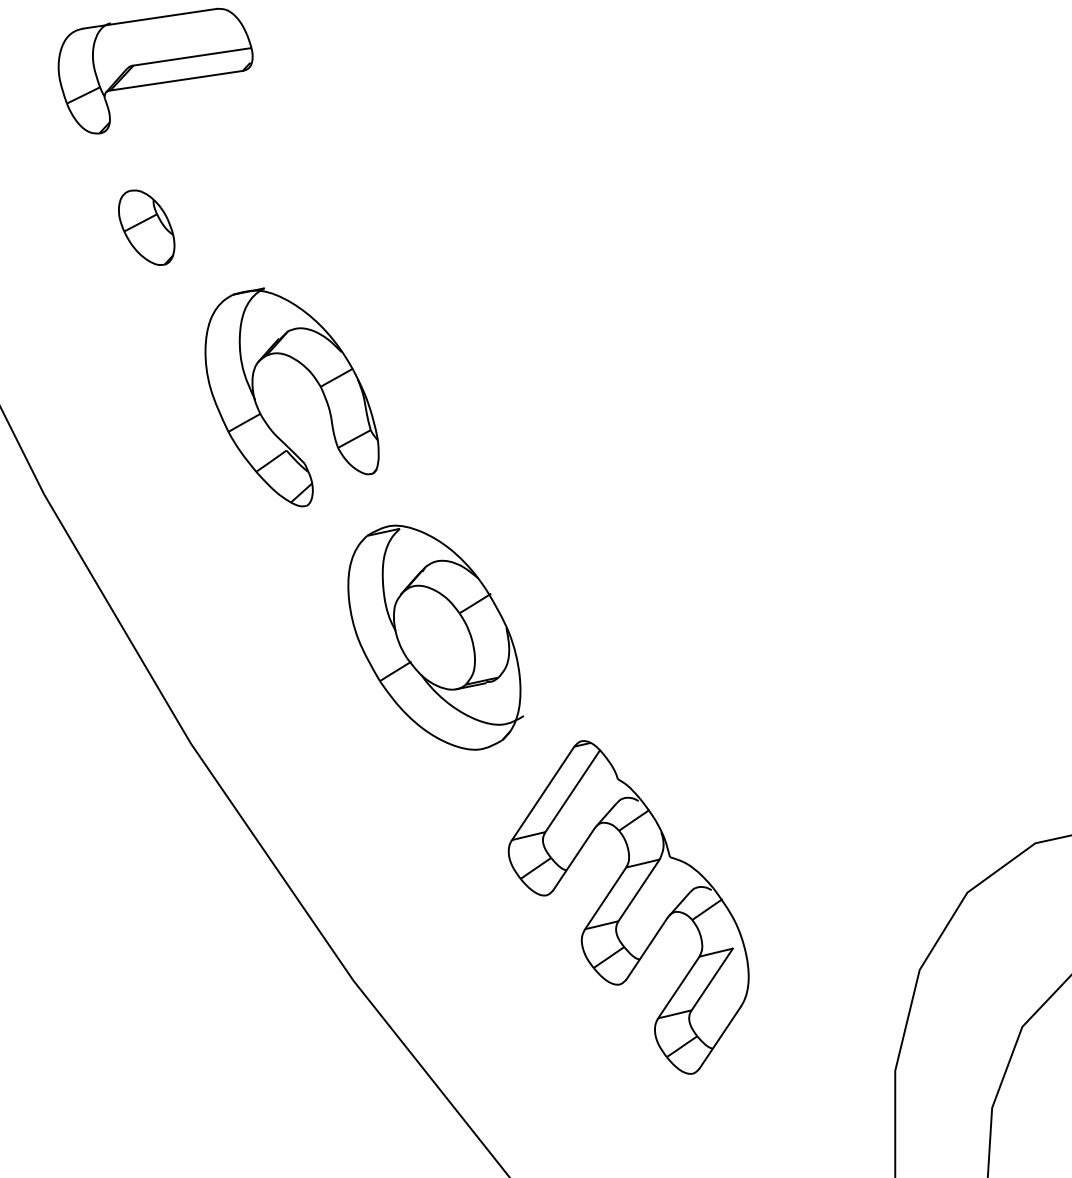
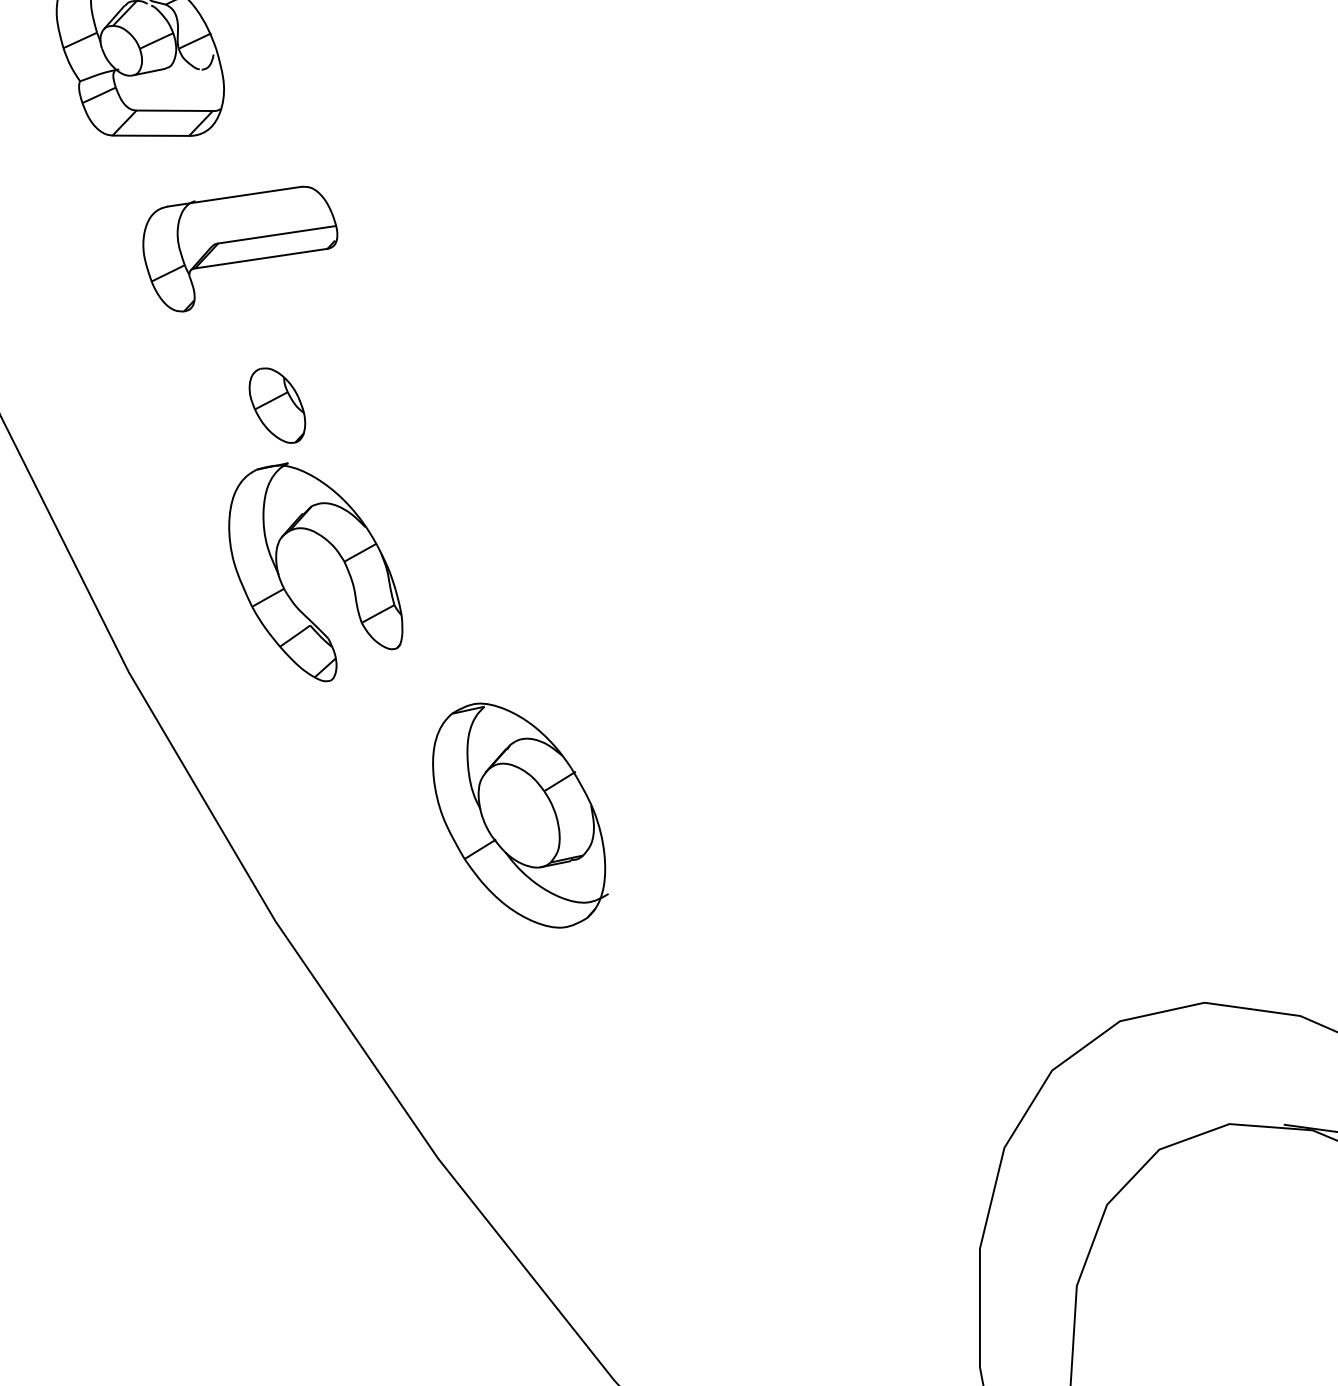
part: (146, 227) -> (277, 405), moved
part: (316, 382) -> (340, 557), moved
part: (628, 907) -> (713, 1085), removed

